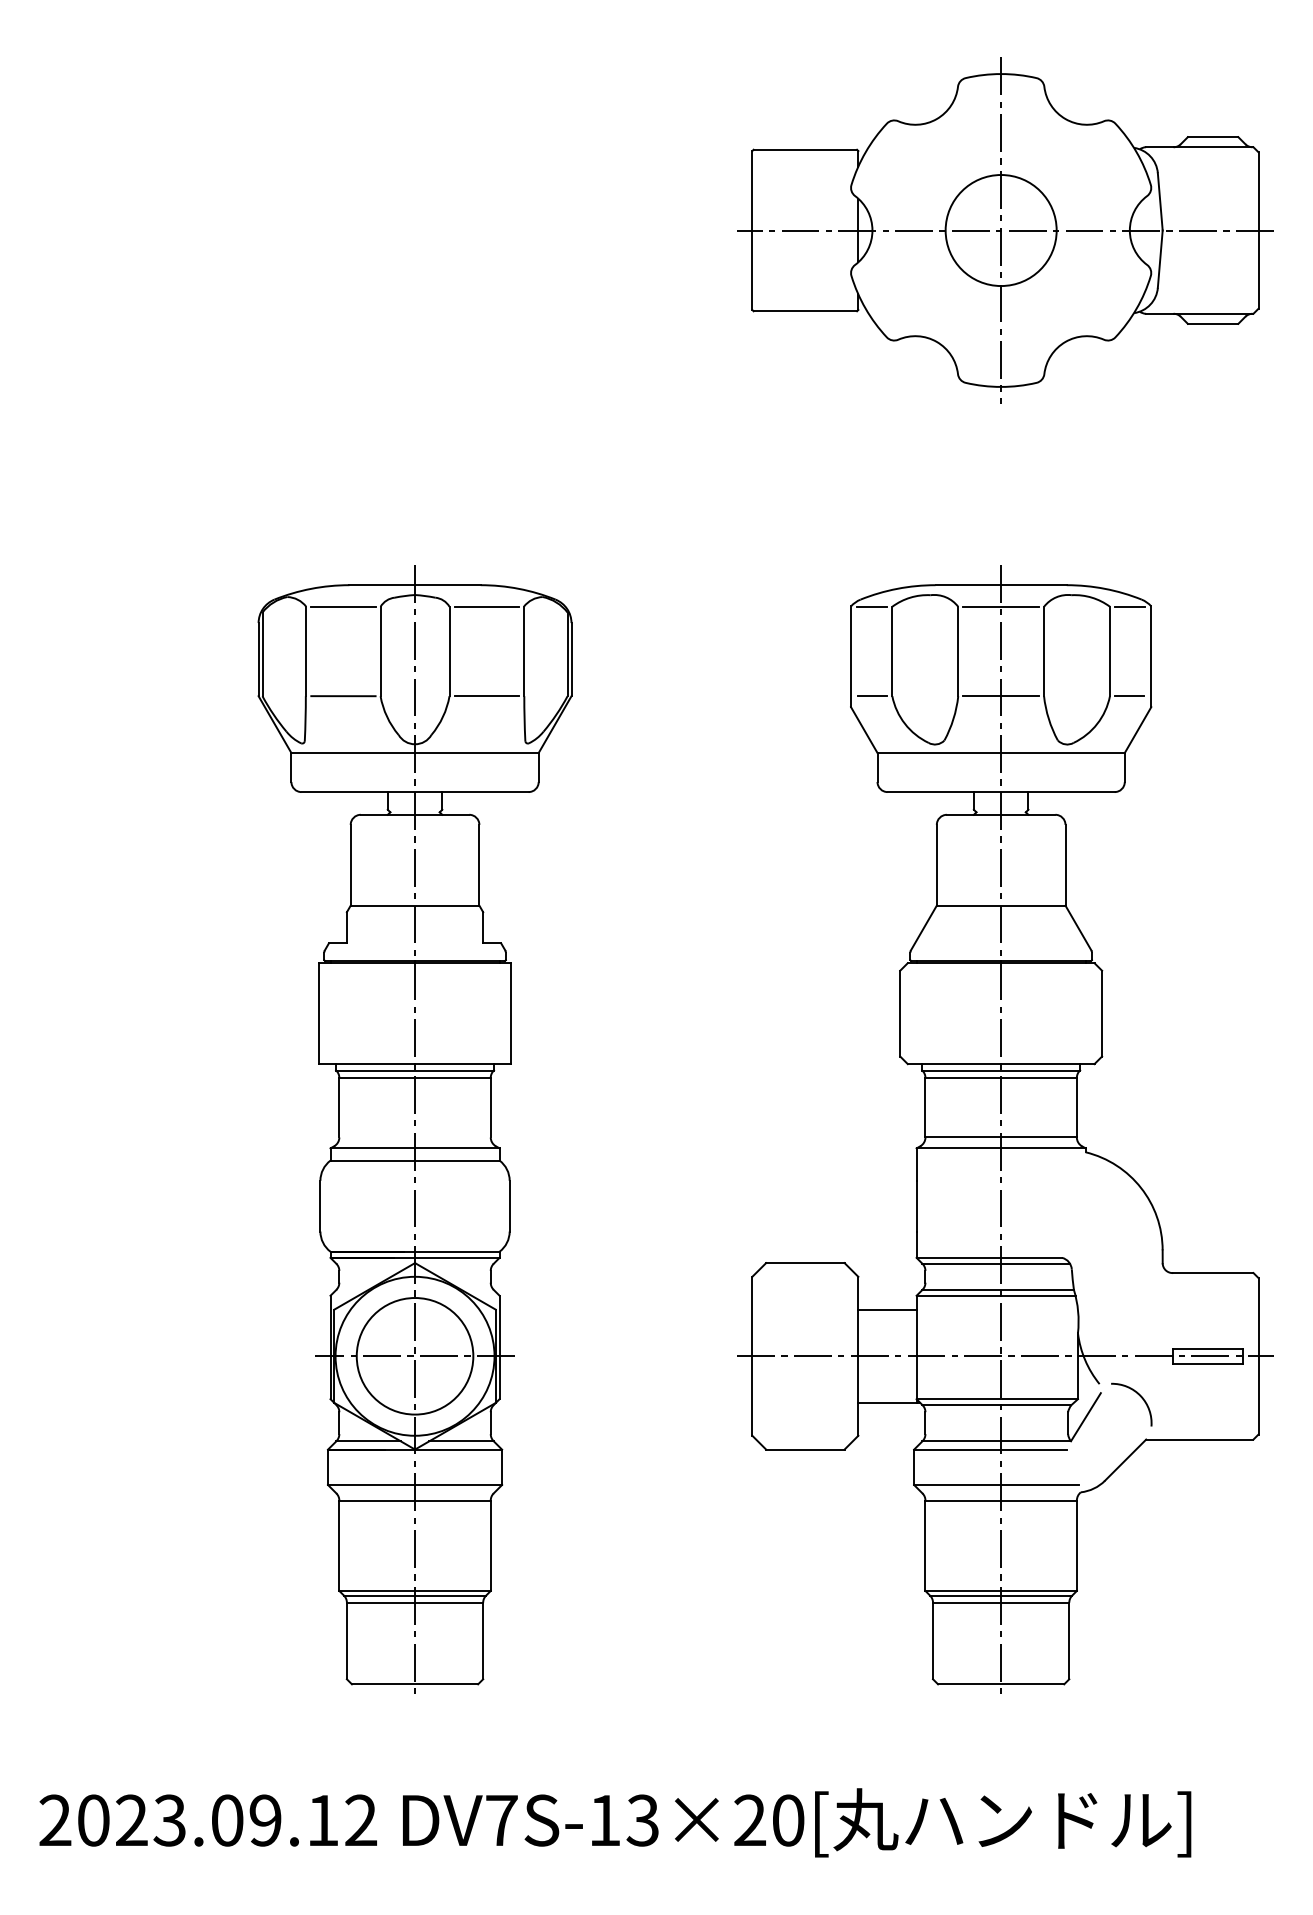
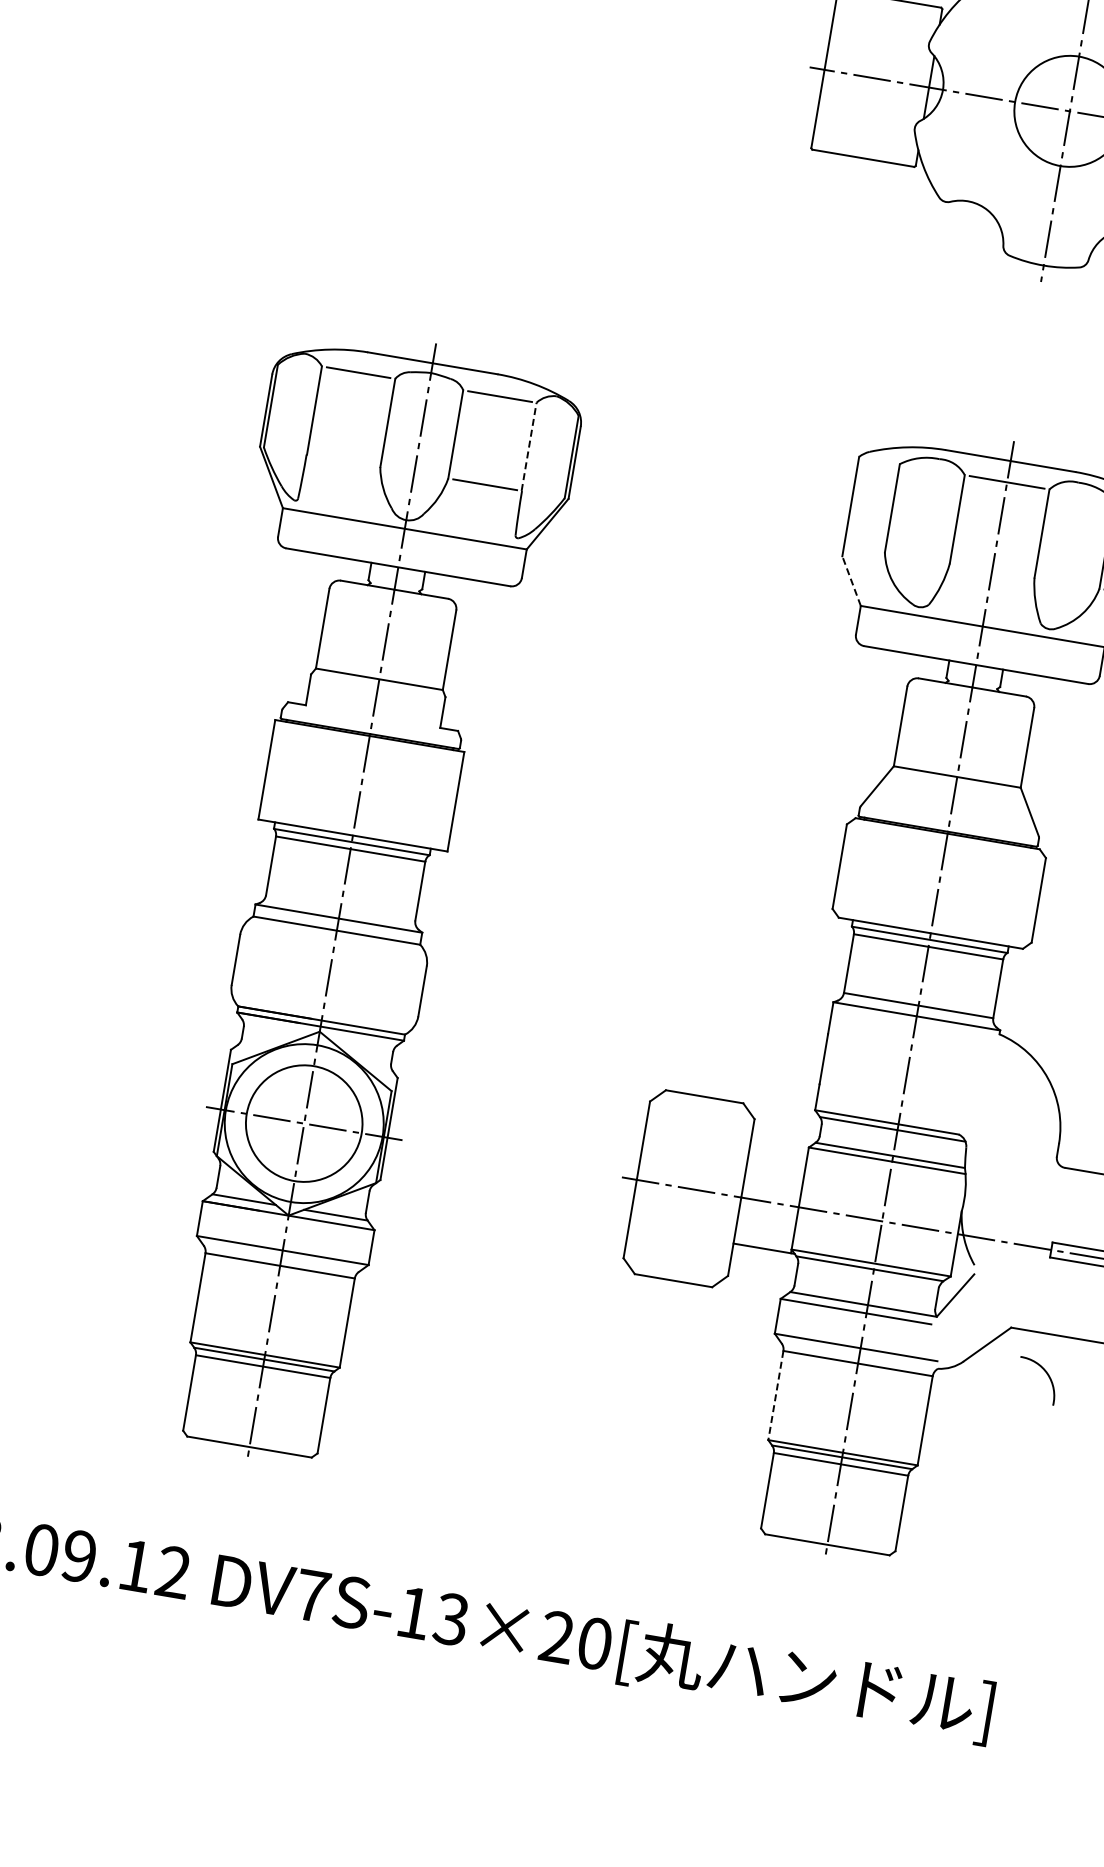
line: (872, 606) -> (880, 460), removed
line: (523, 651) -> (528, 446), solid -> dashed
line: (343, 696) -> (343, 461), removed
line: (872, 696) -> (865, 549), removed
line: (1001, 696) -> (992, 570), removed
line: (864, 729) -> (851, 580), solid -> dashed
line: (887, 1309) -> (777, 1156), removed
arc: (1139, 1396) -> (1046, 1374), moved
line: (925, 1546) -> (775, 1396), solid -> dashed

